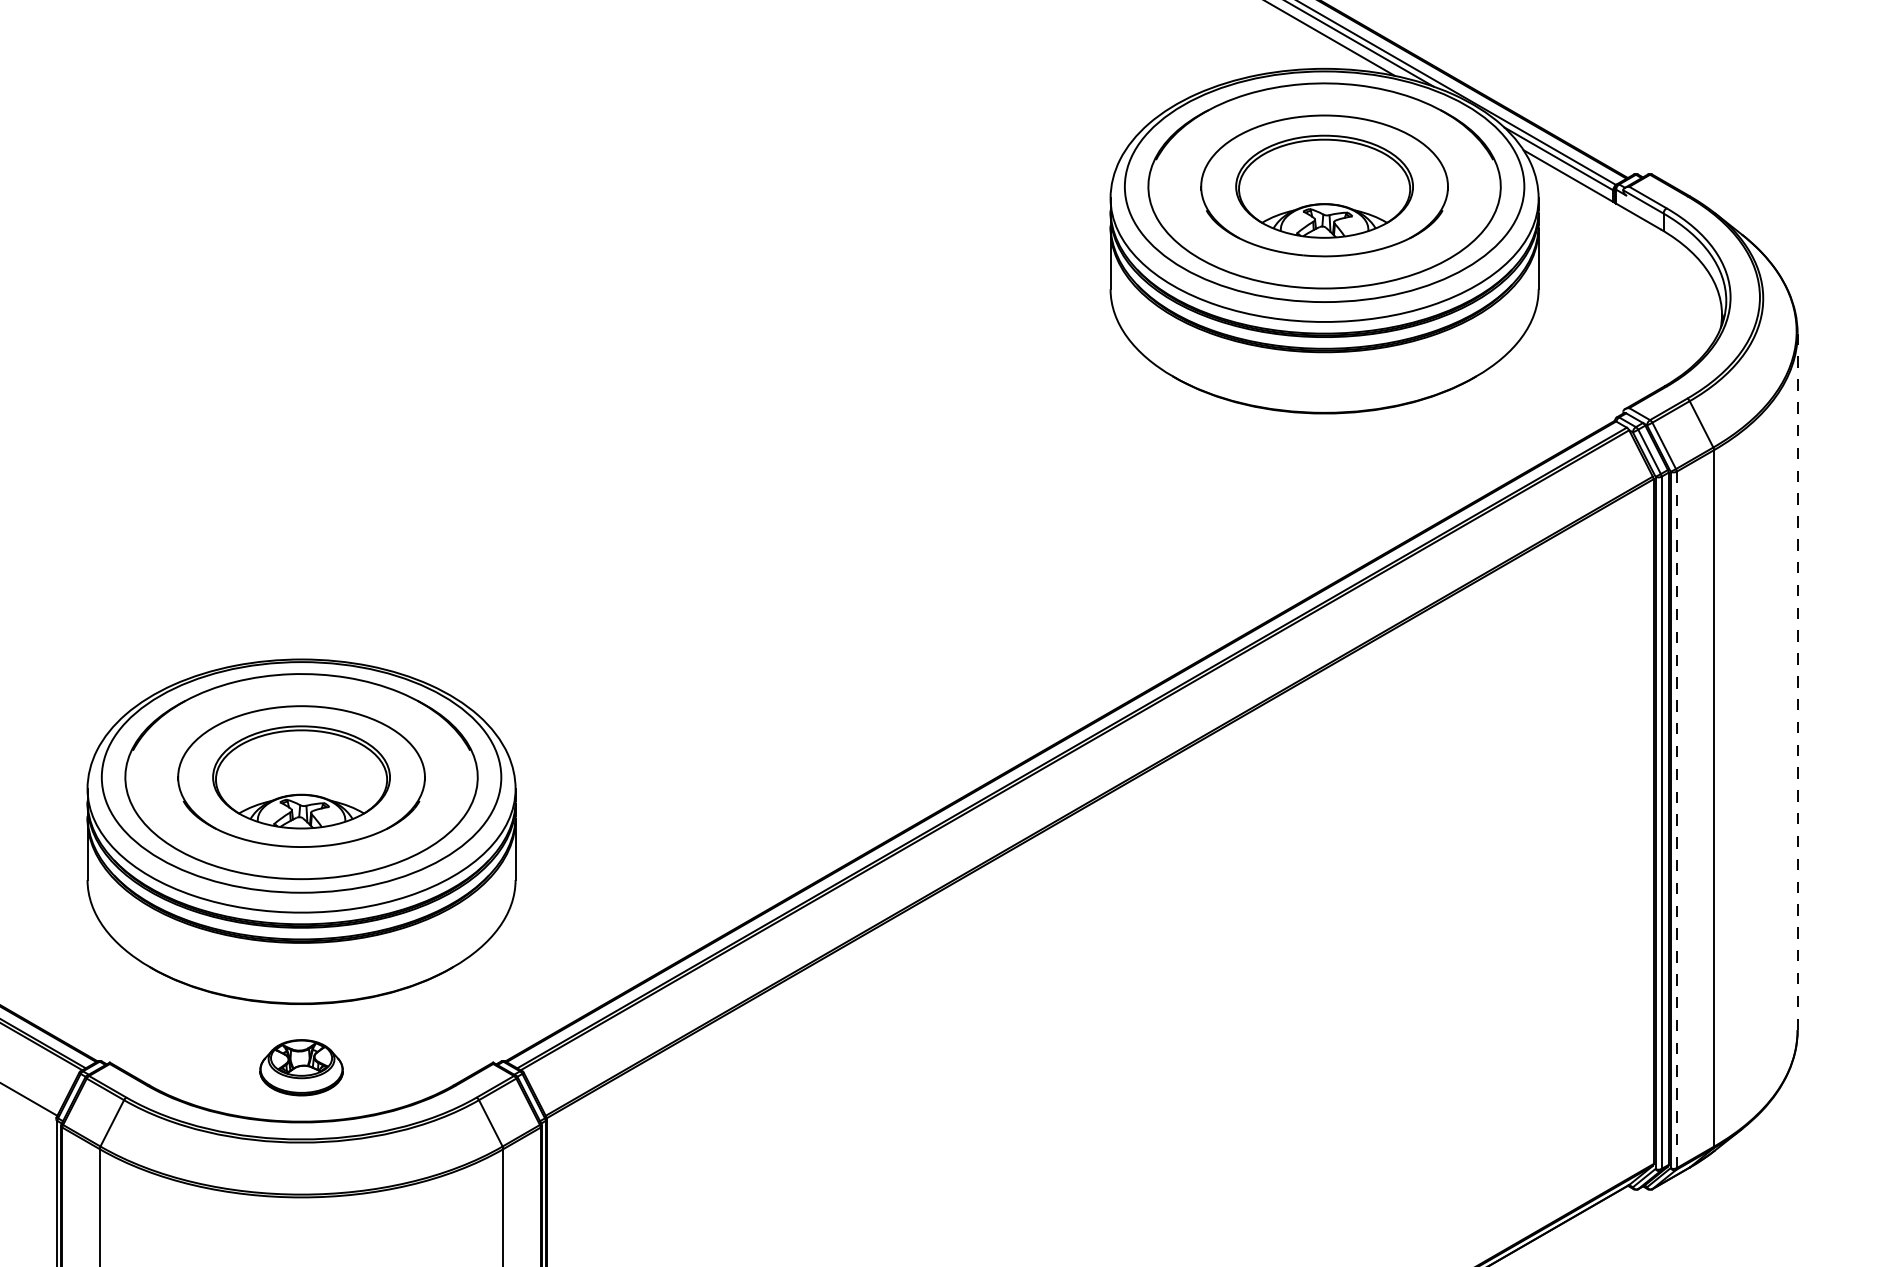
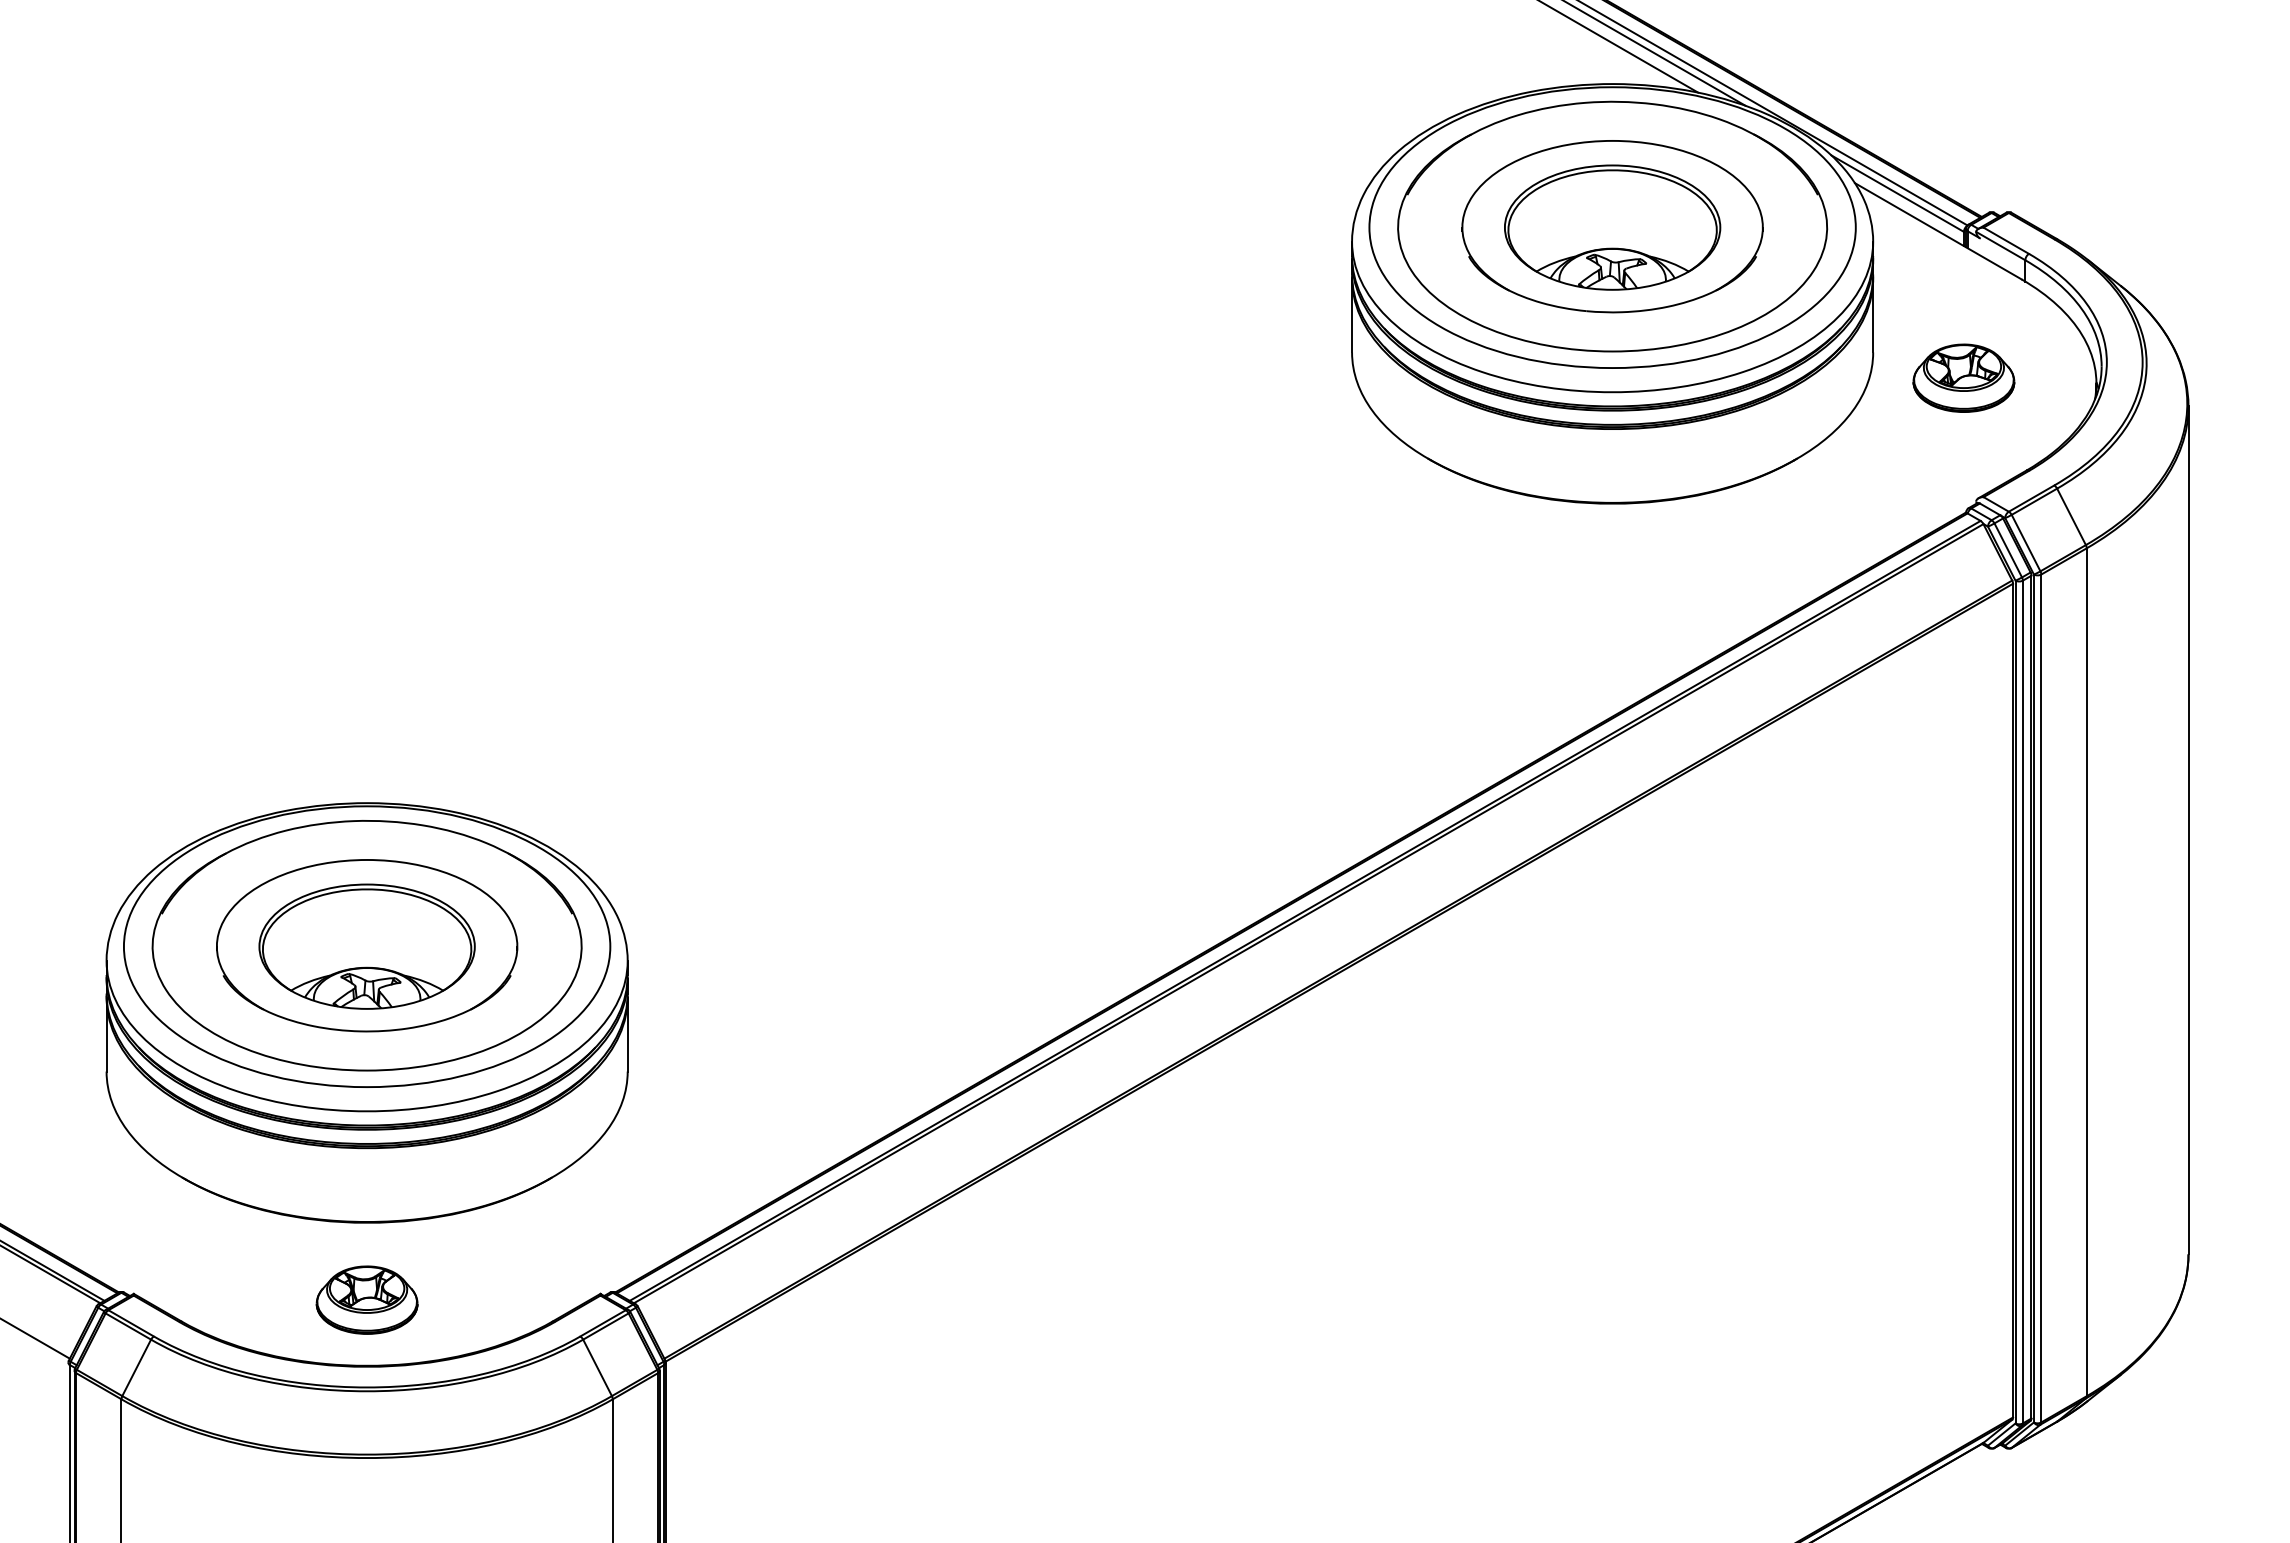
part: (1612, 309) -> (1963, 377), added
line: (1797, 681) -> (2188, 830), dashed -> solid
line: (1676, 819) -> (2041, 998), dashed -> solid

